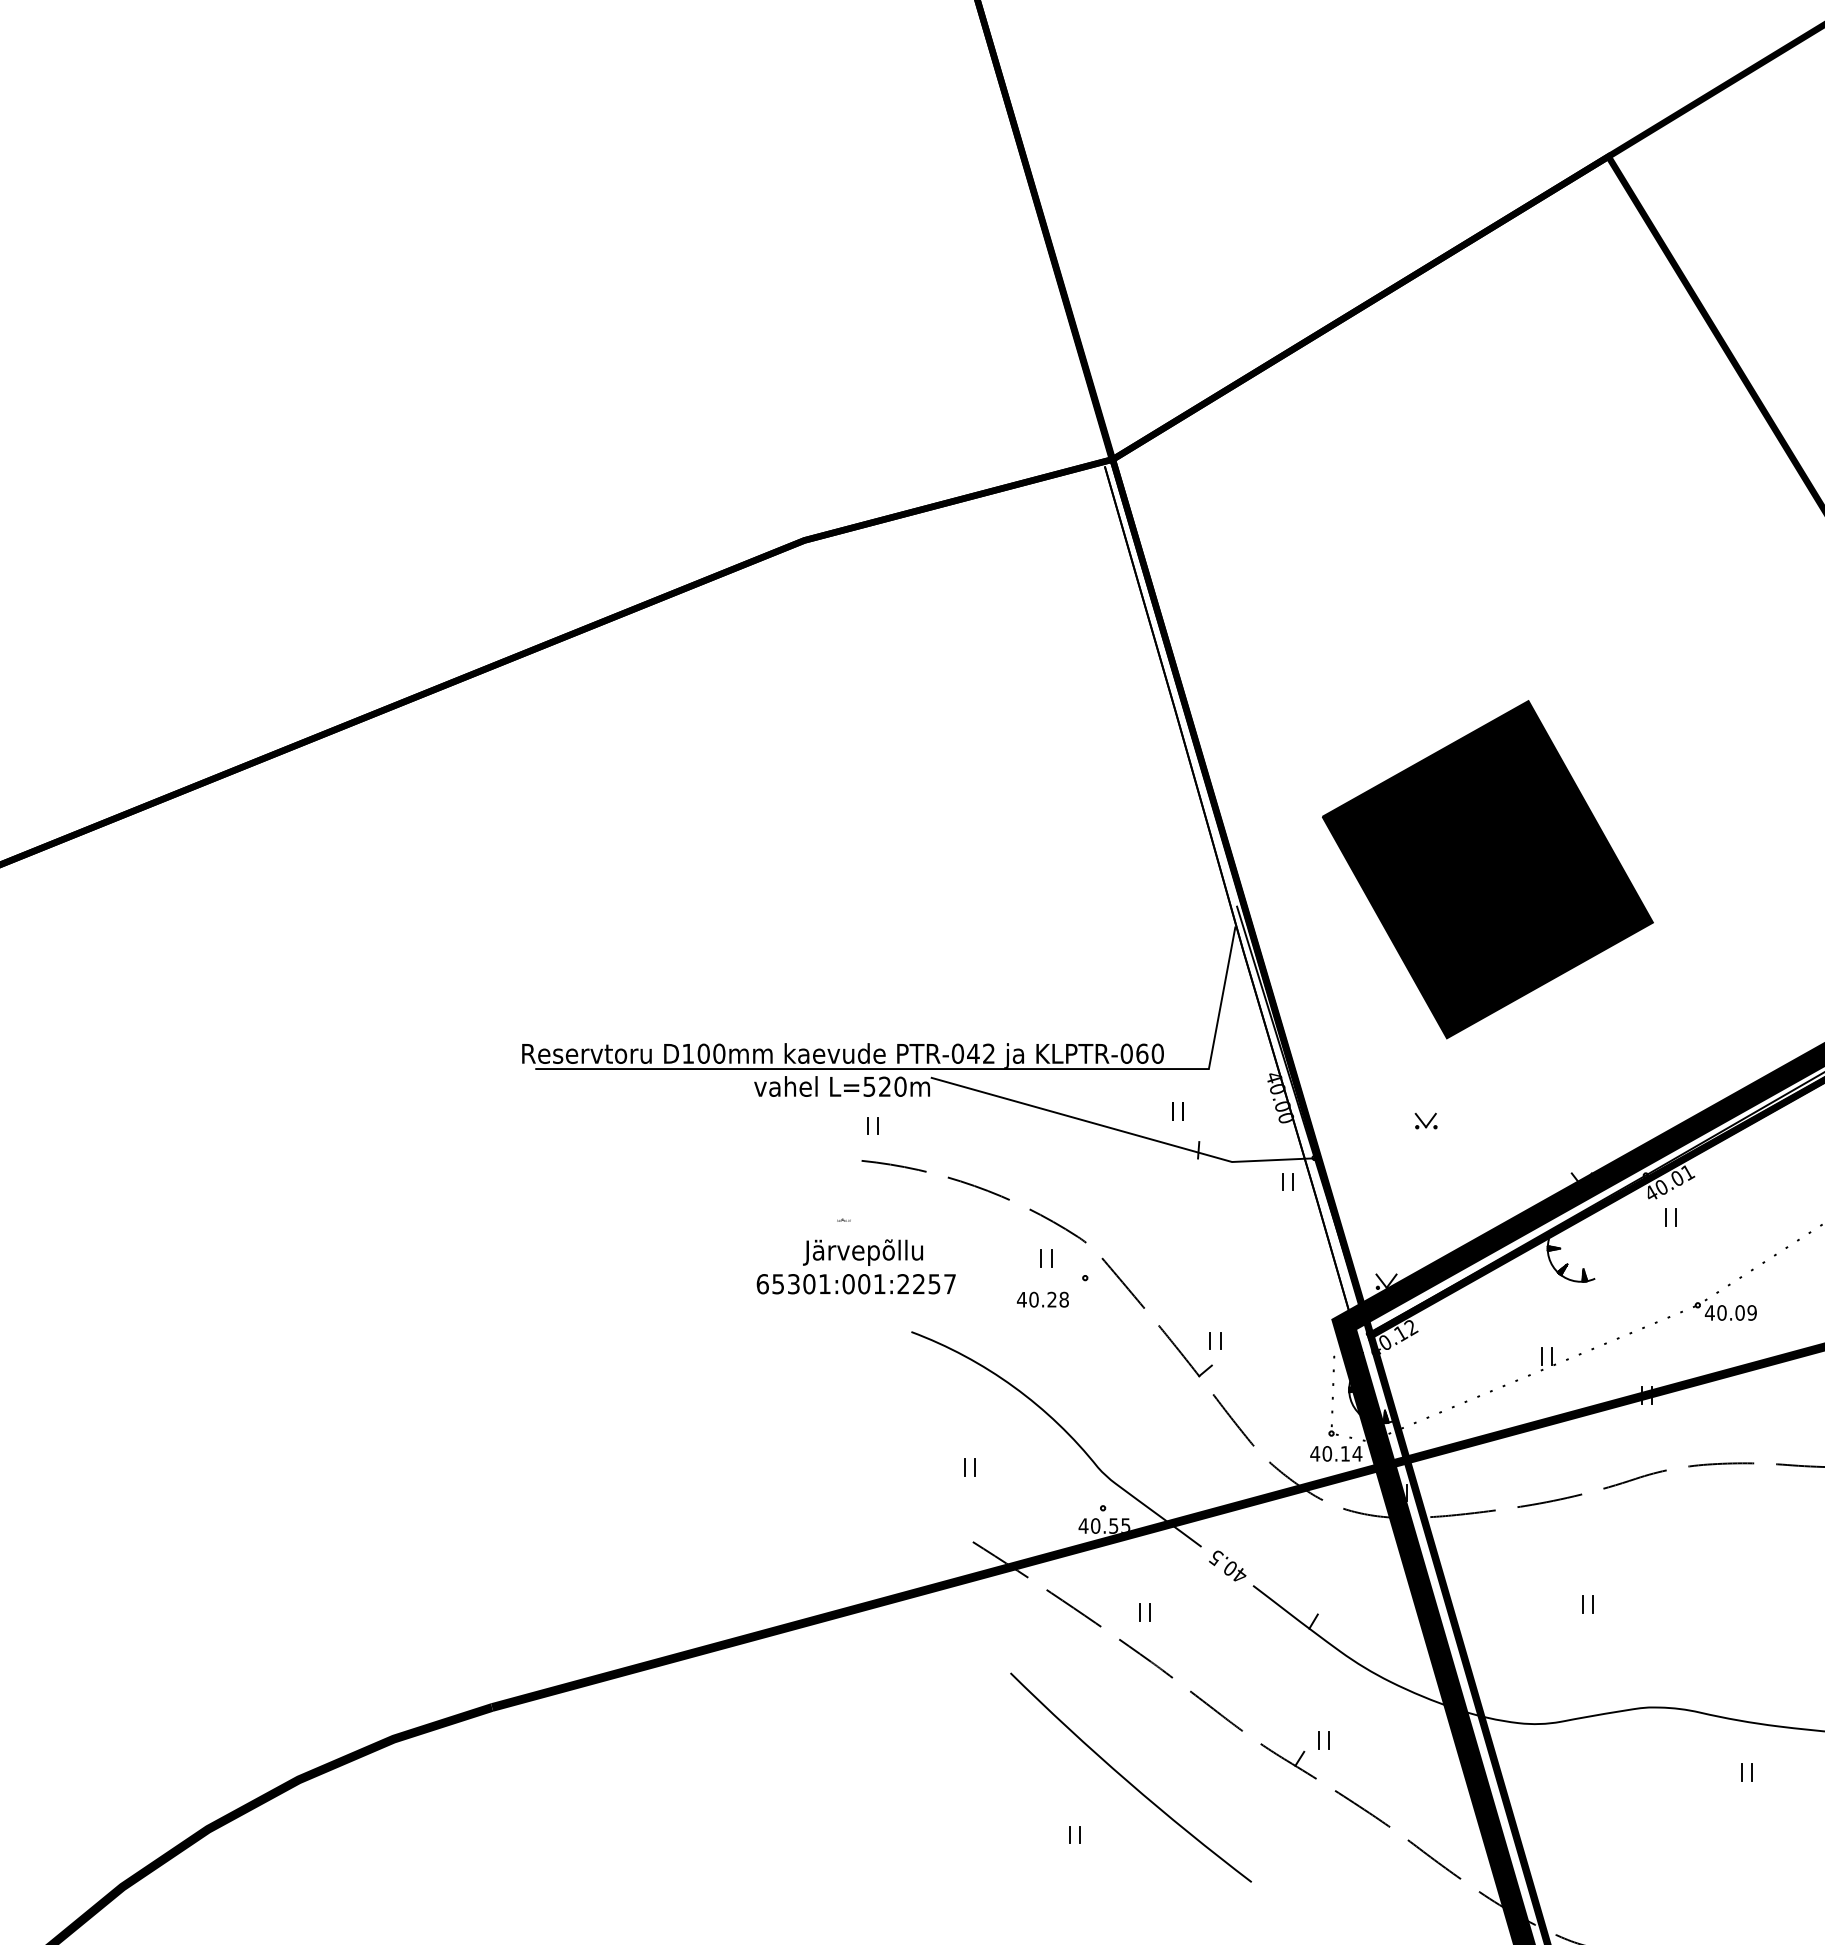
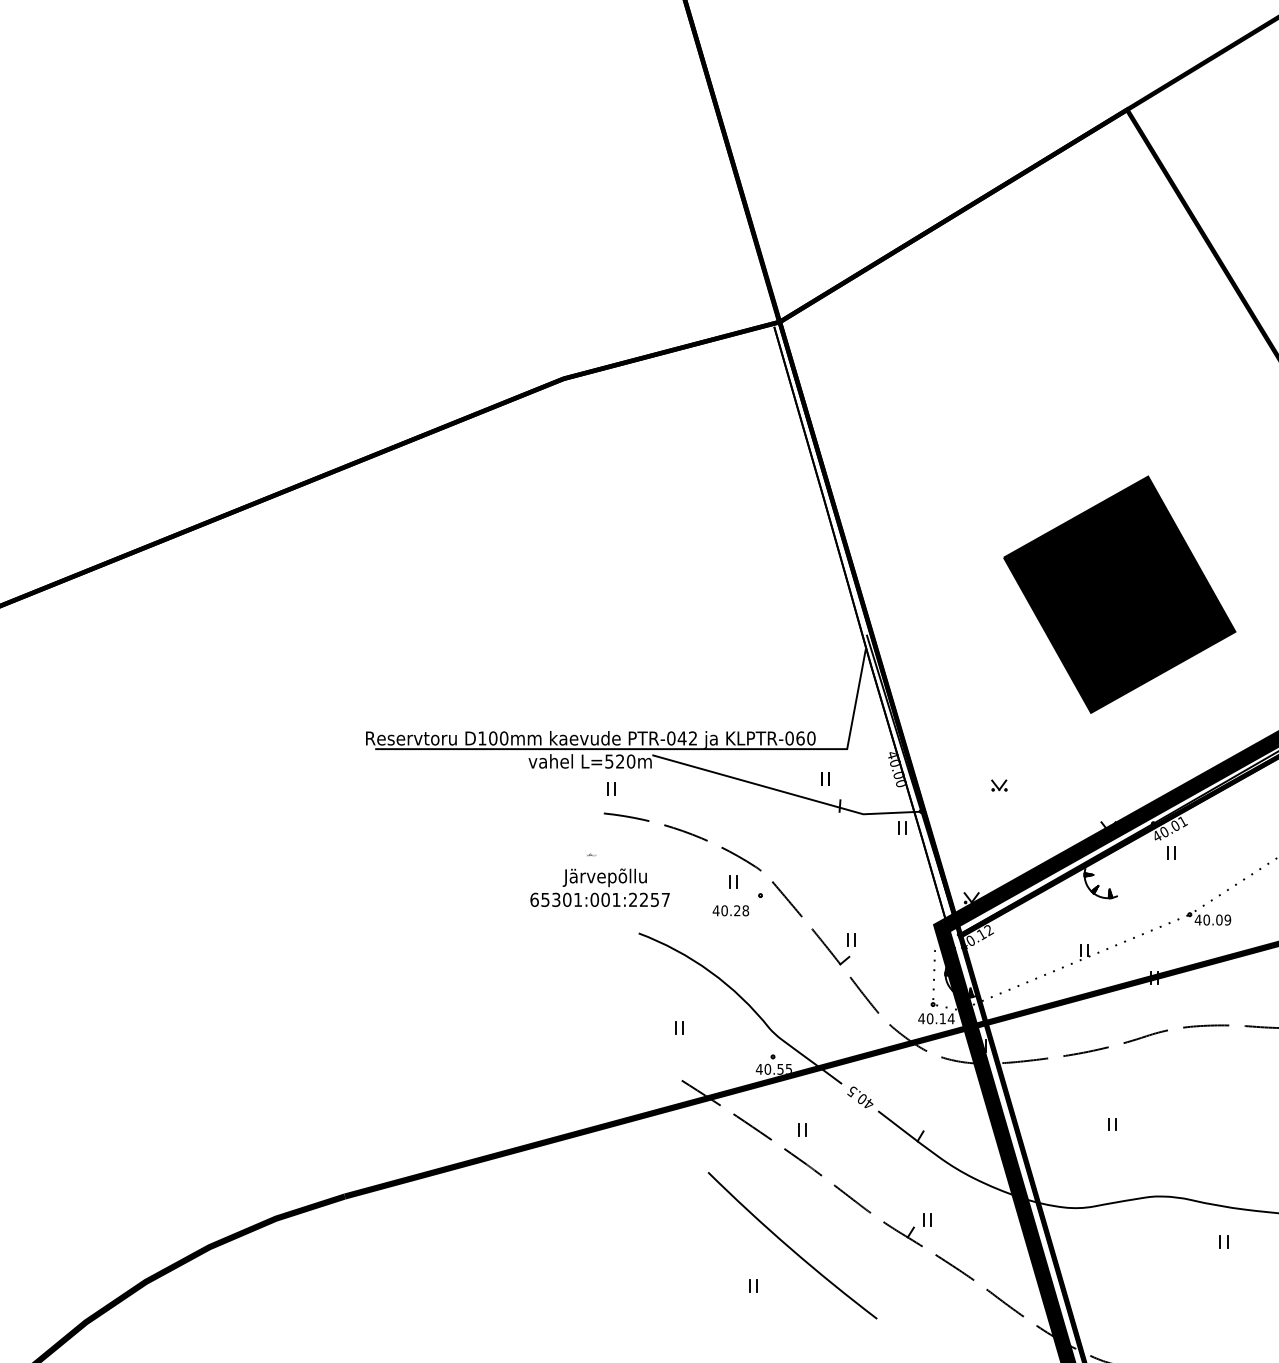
part: (1487, 869) -> (1119, 594), moved

